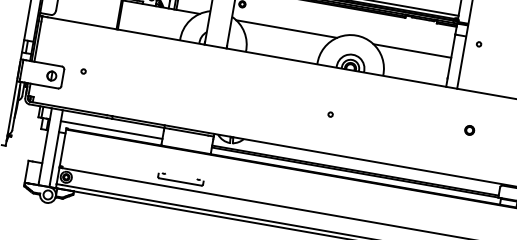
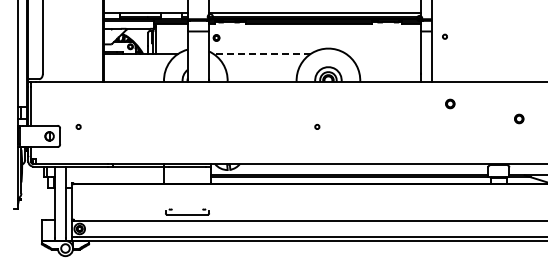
line: (287, 28) -> (262, 53), solid -> dashed
line: (412, 50) -> (383, 53), removed
part: (469, 129) -> (450, 103), moved
line: (111, 130) -> (114, 177), removed

